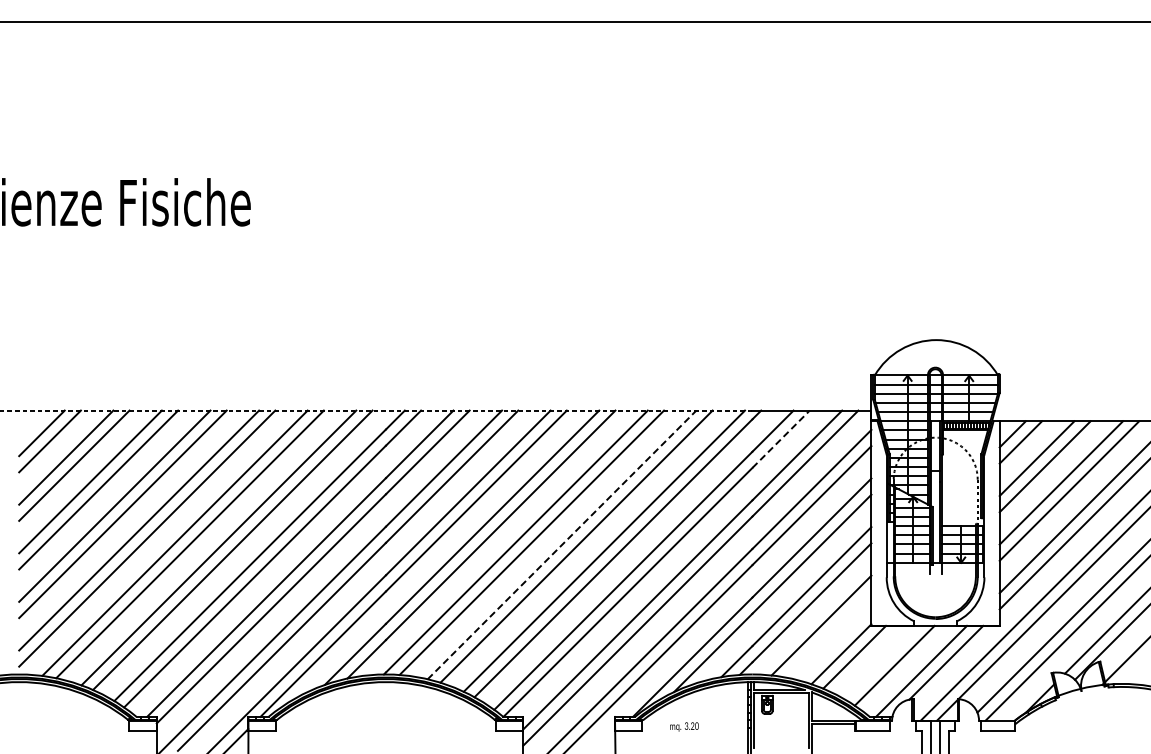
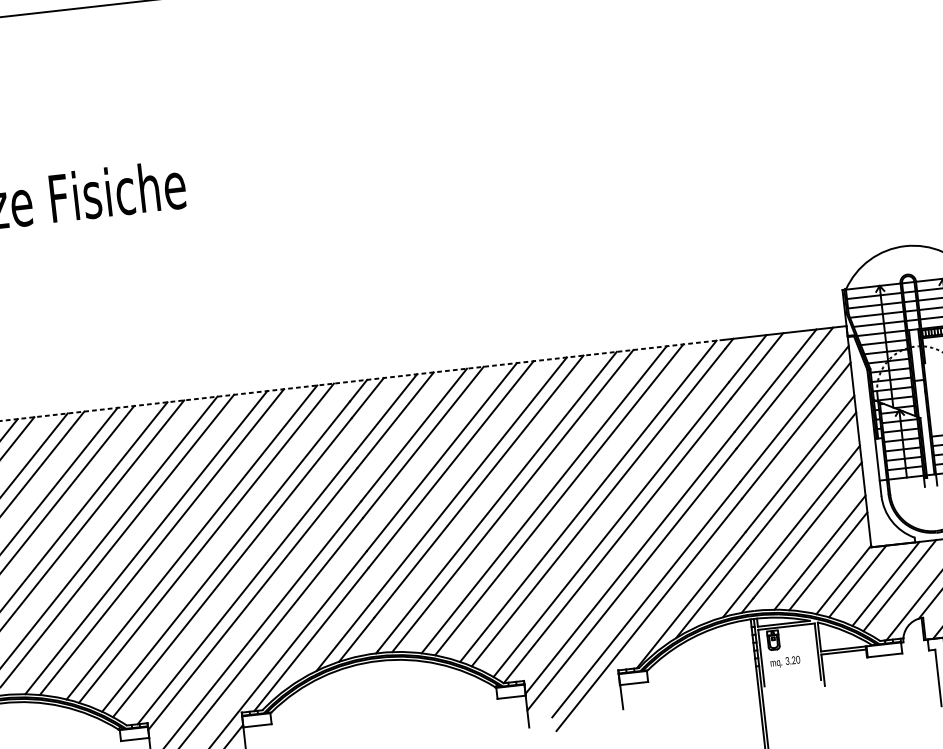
line: (781, 439) -> (757, 366), dashed -> solid
line: (562, 544) -> (544, 499), dashed -> solid
line: (828, 634) -> (828, 561), added
line: (881, 662) -> (885, 583), added
text: (684, 726) -> (785, 661), moved

